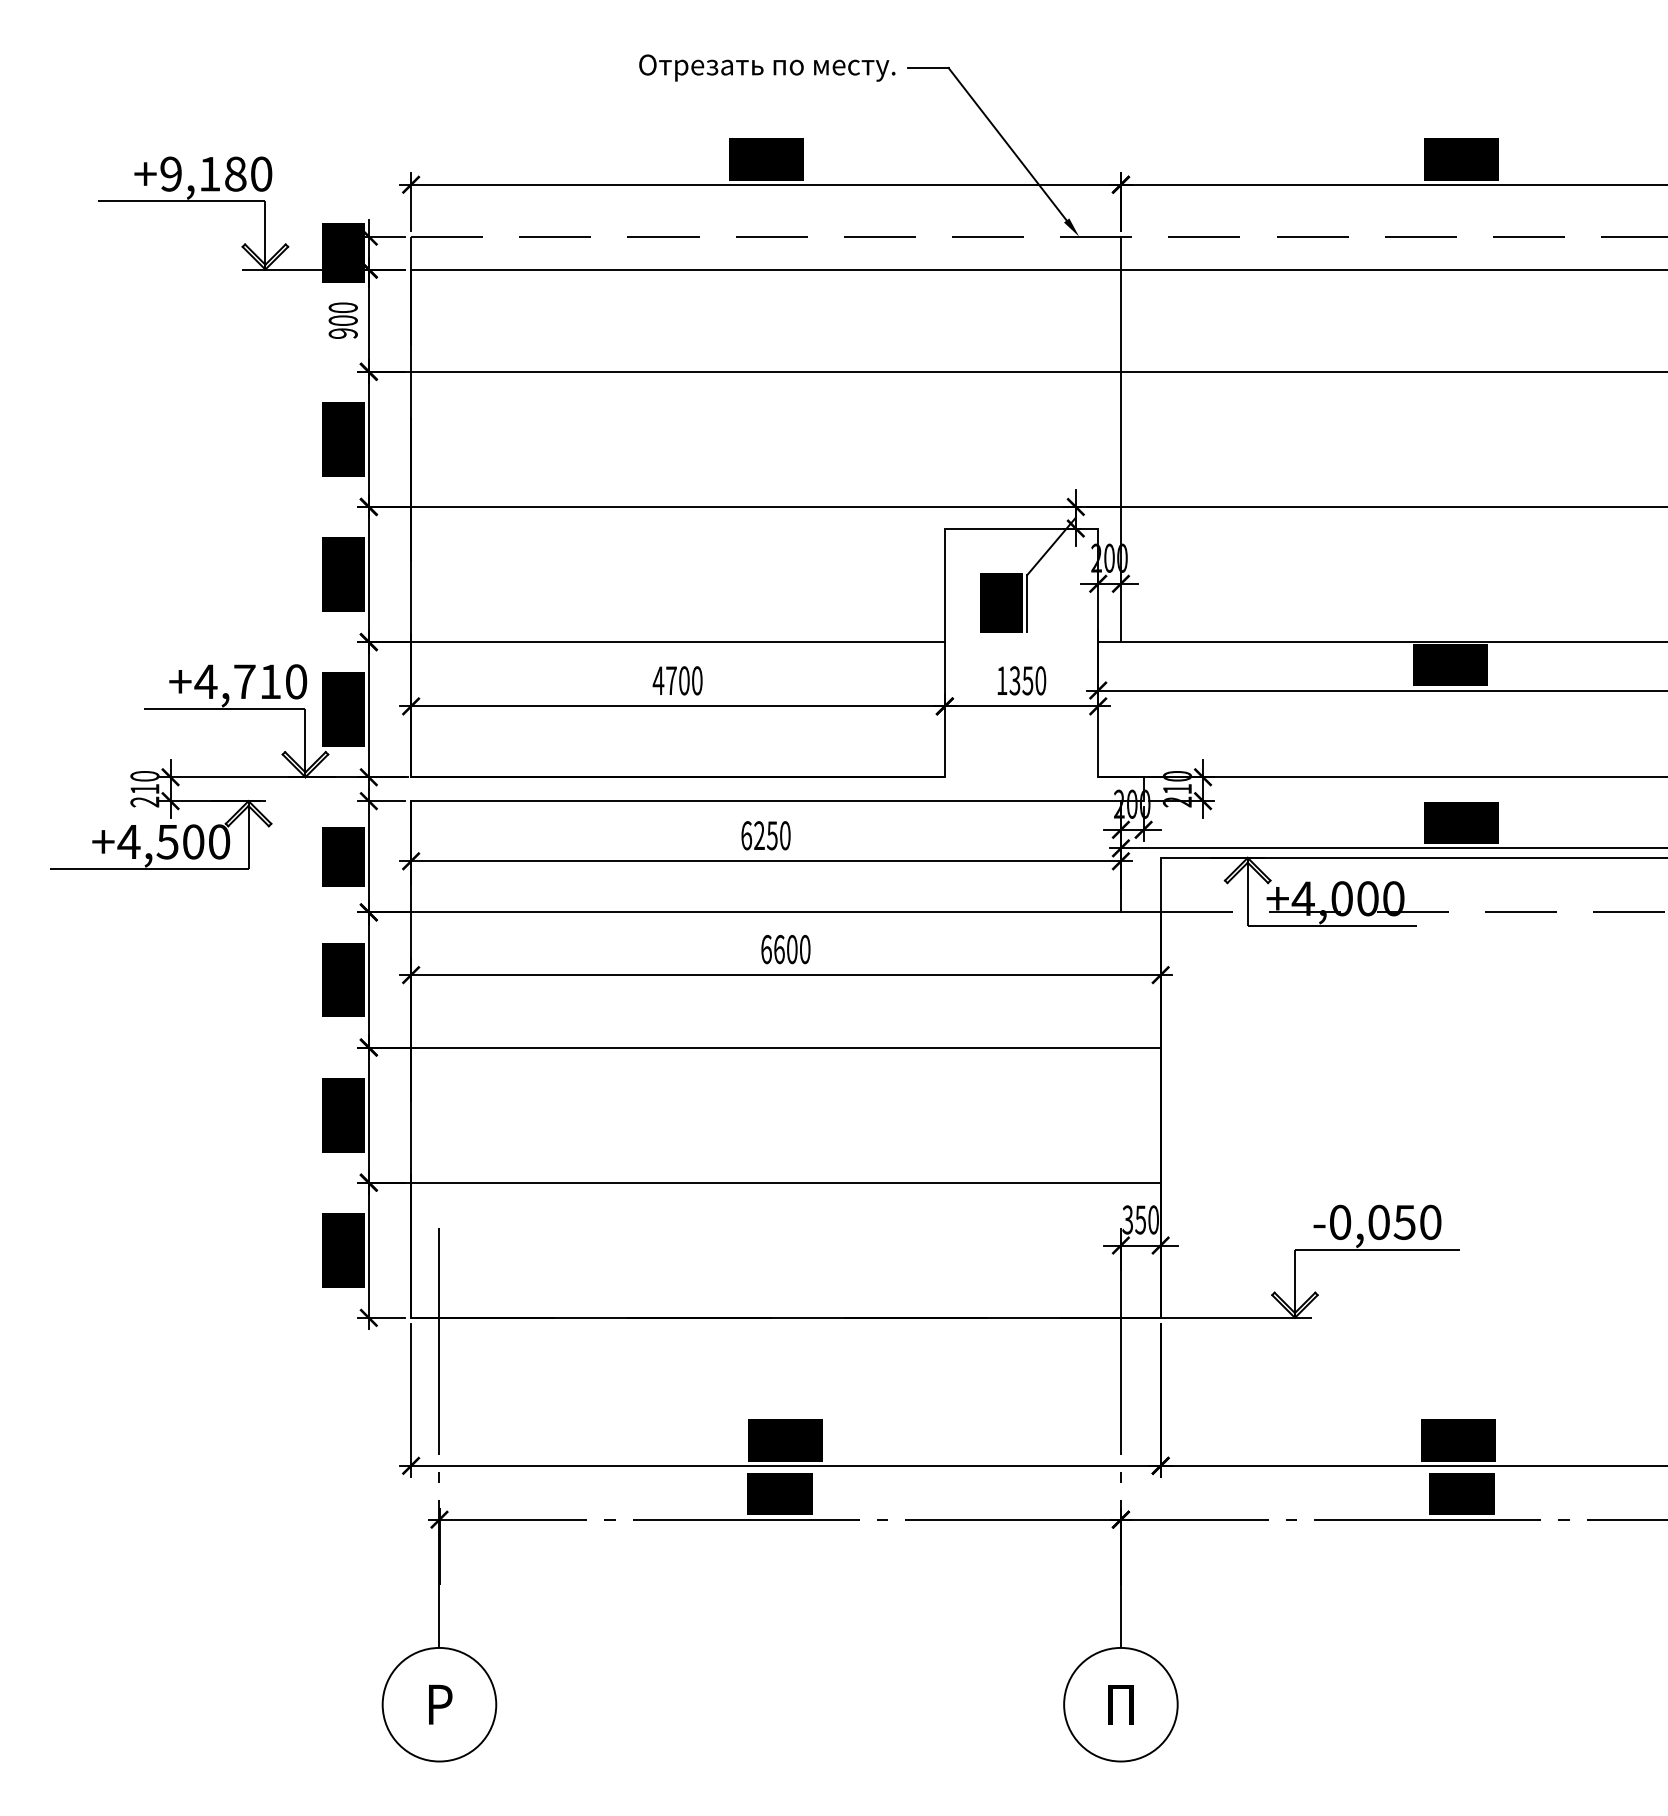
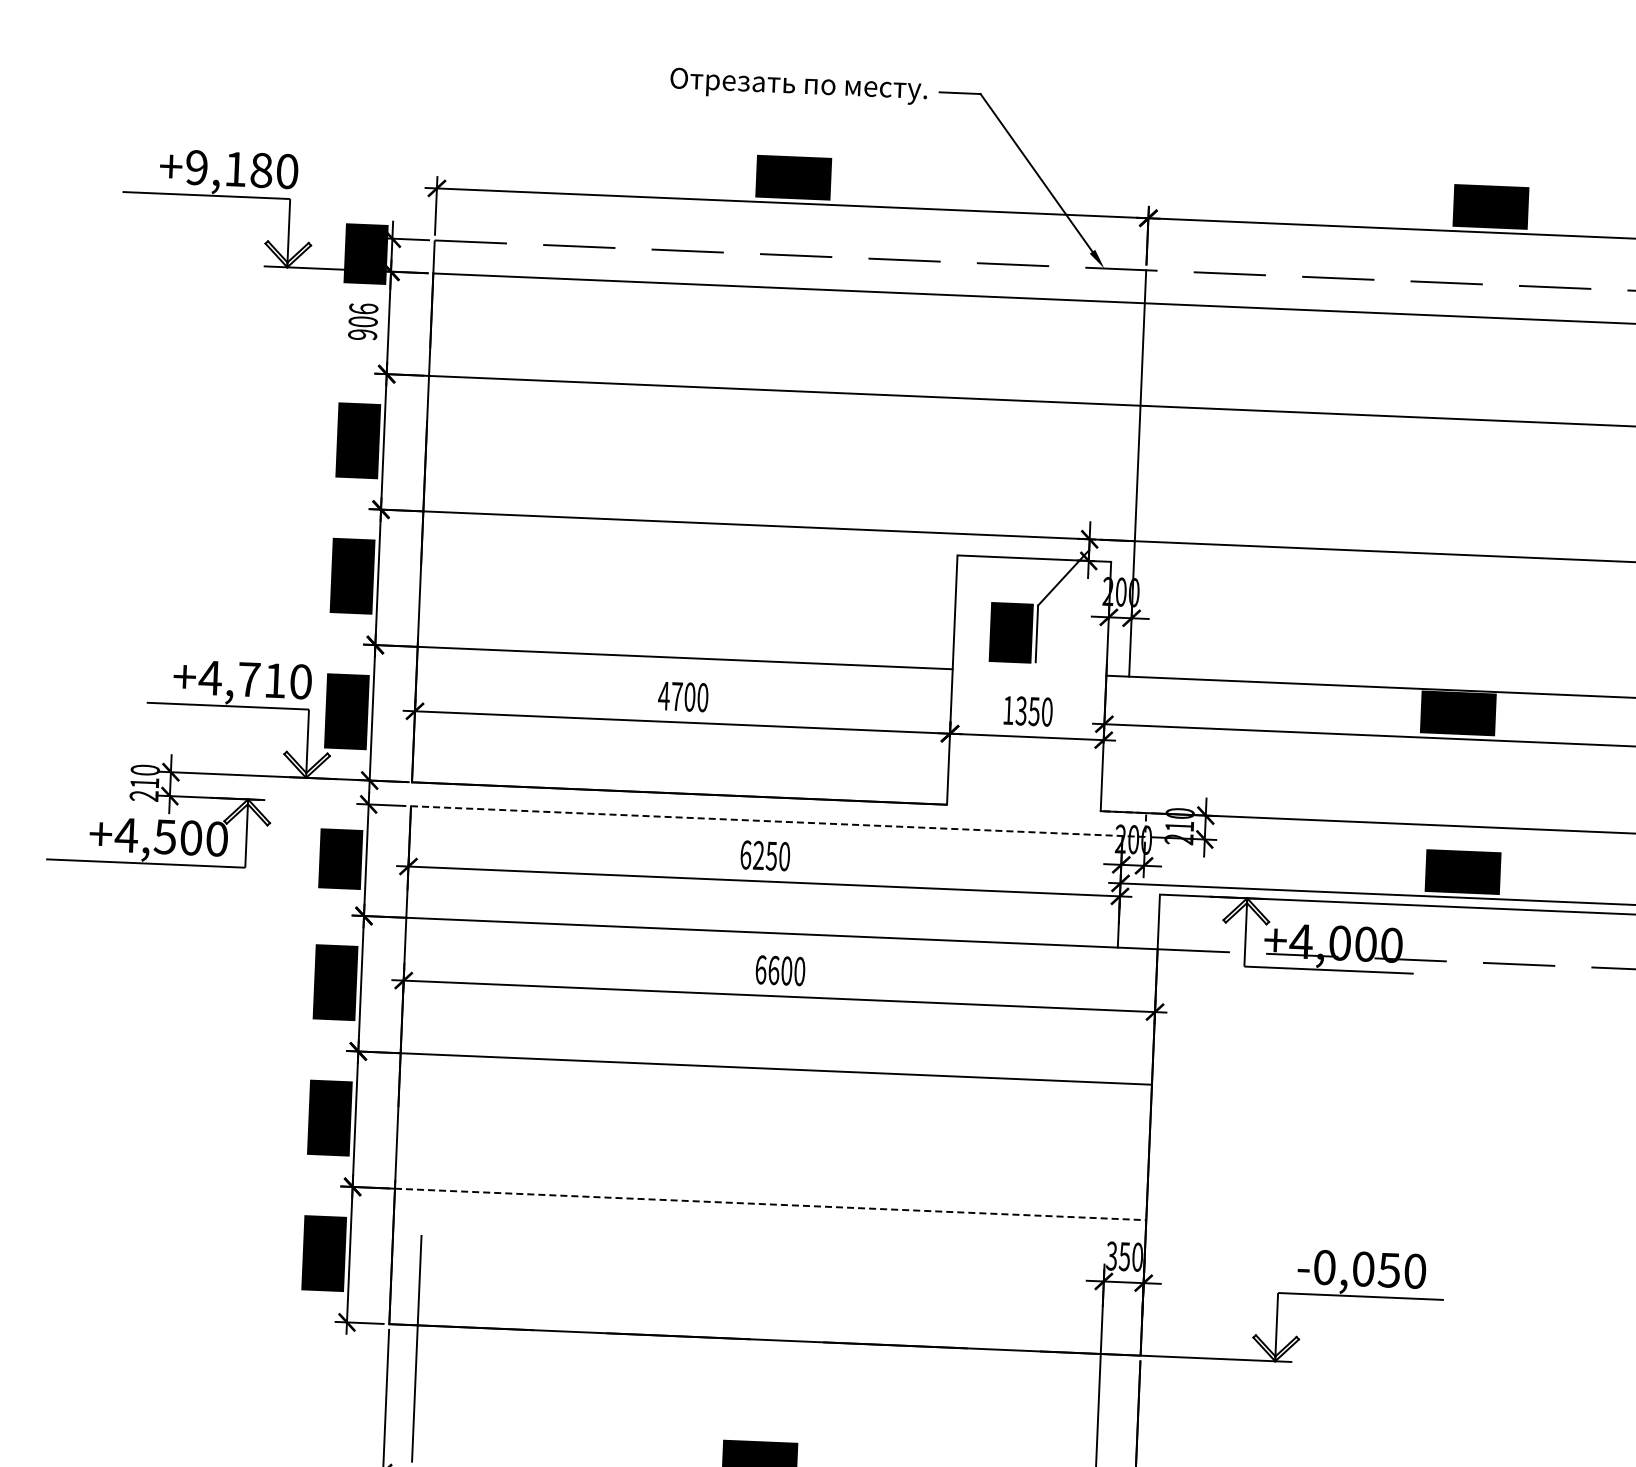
text: (342, 307) -> (363, 308), 900 -> 906
line: (813, 801) -> (814, 823), solid -> dashed
line: (785, 1182) -> (770, 1204), solid -> dashed

